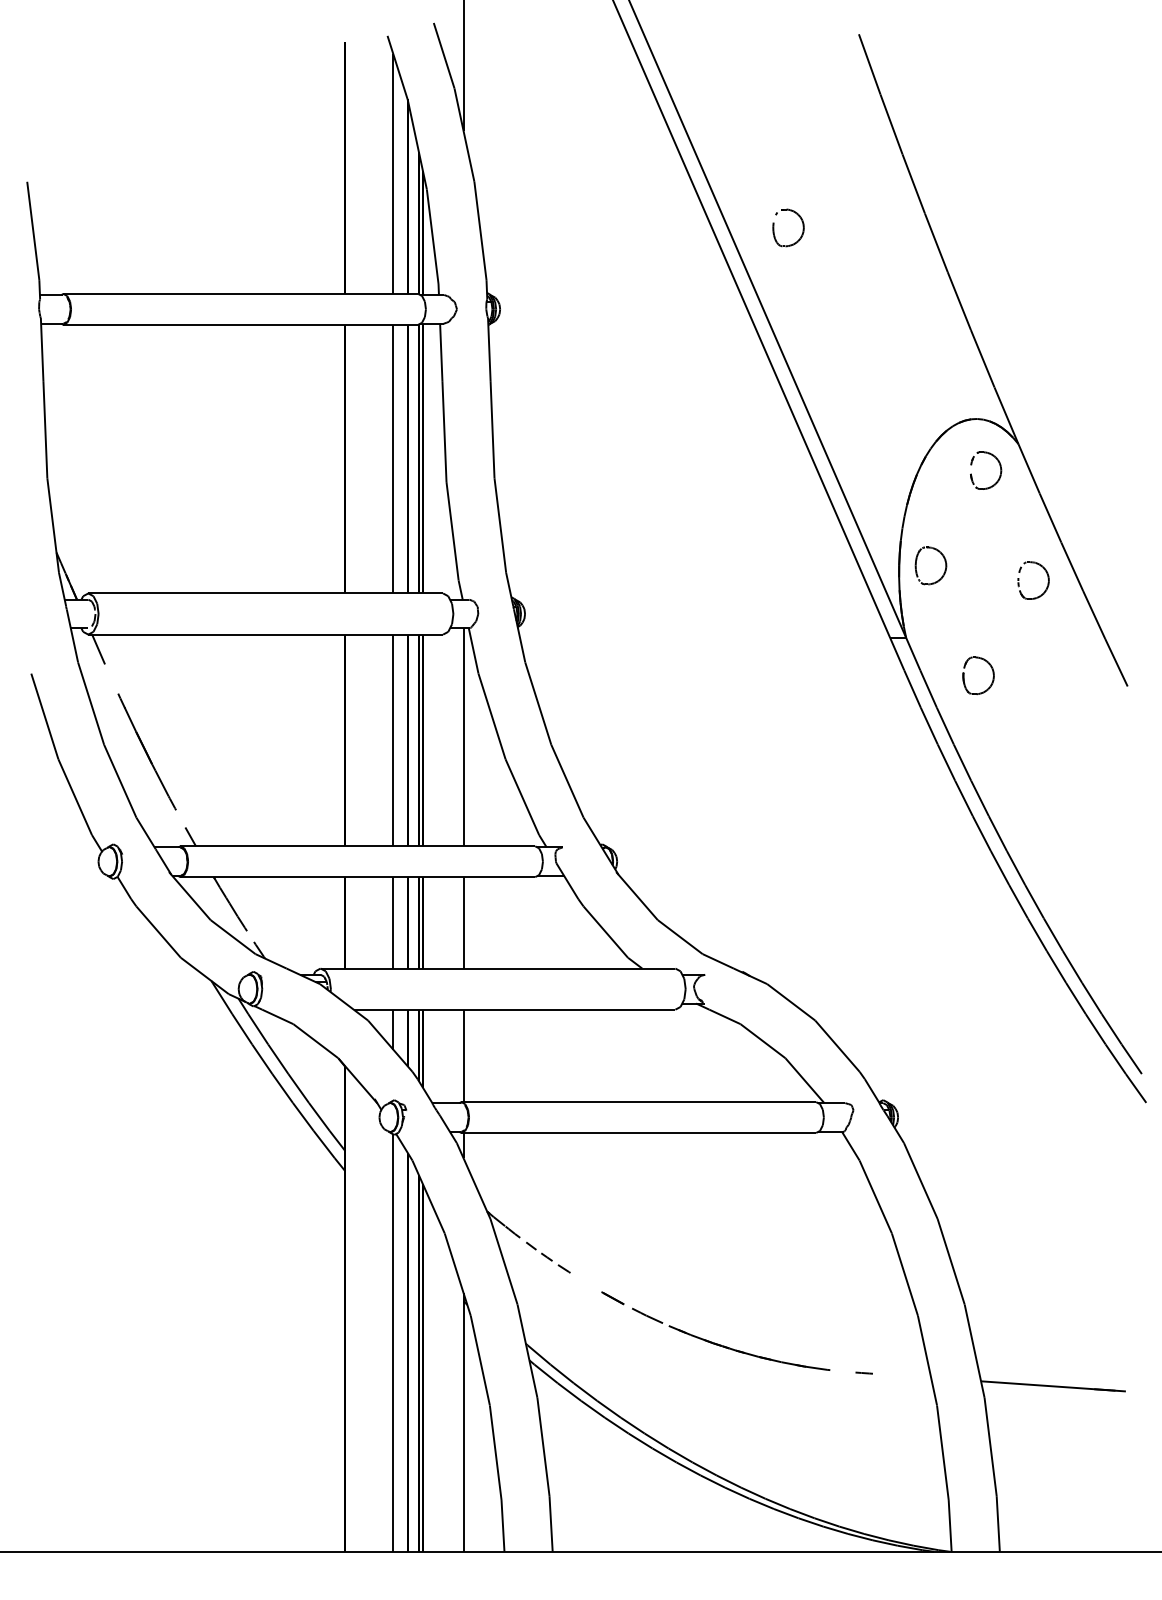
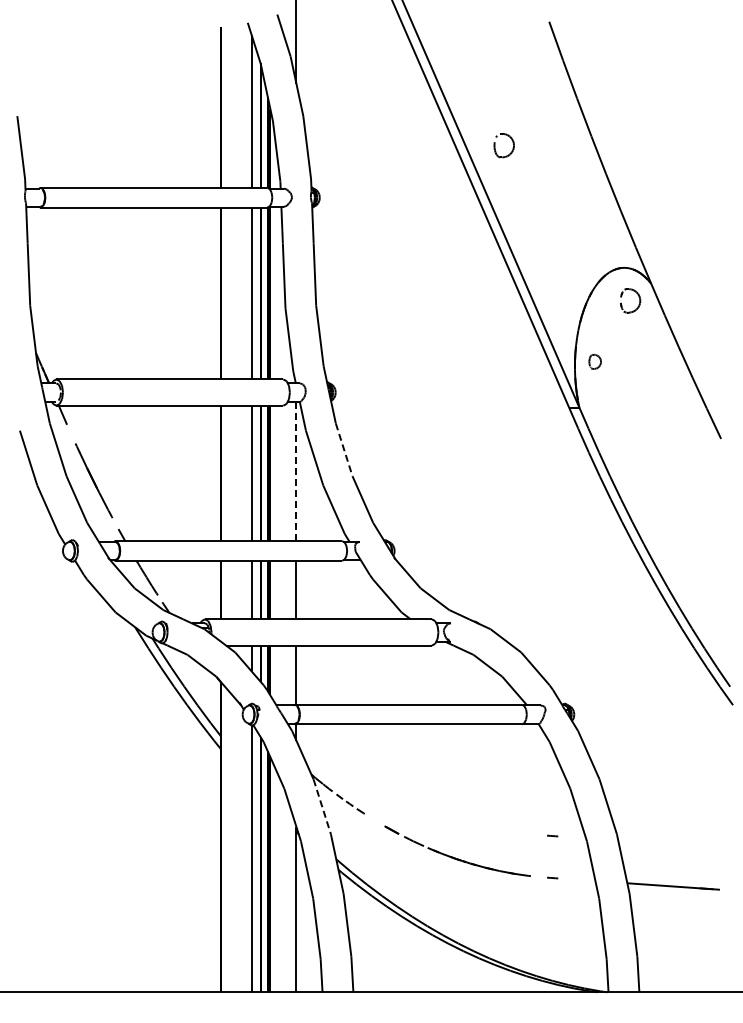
part: (929, 565) -> (594, 361), size x0.6
part: (1020, 579) -> (652, 370), removed
part: (965, 673) -> (617, 430), removed
line: (538, 703) -> (344, 449), solid -> dashed
line: (463, 737) -> (296, 471), solid -> dashed
line: (504, 1261) -> (322, 806), solid -> dashed
part: (864, 1306) -> (552, 835), added

